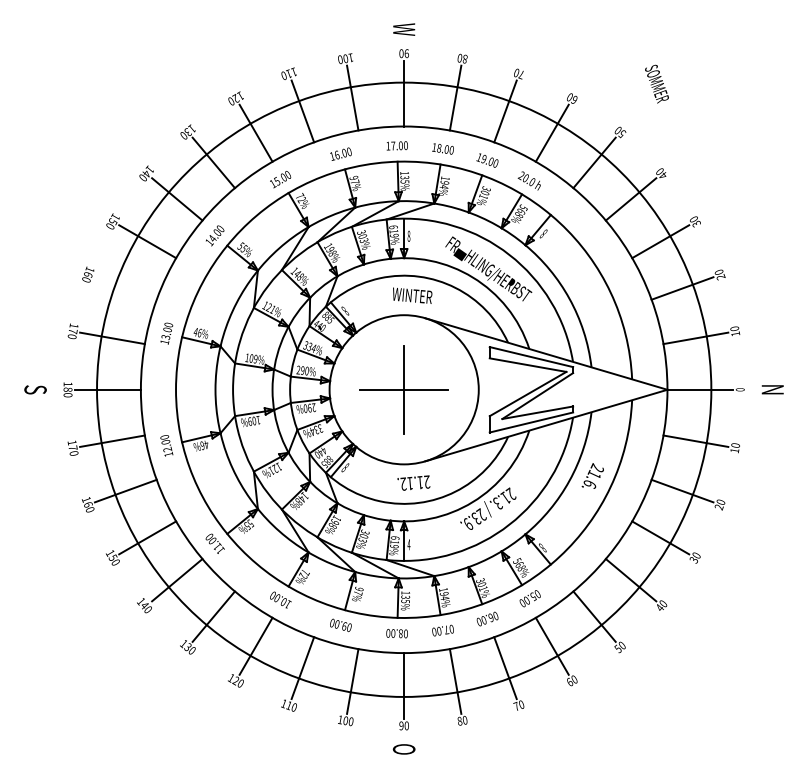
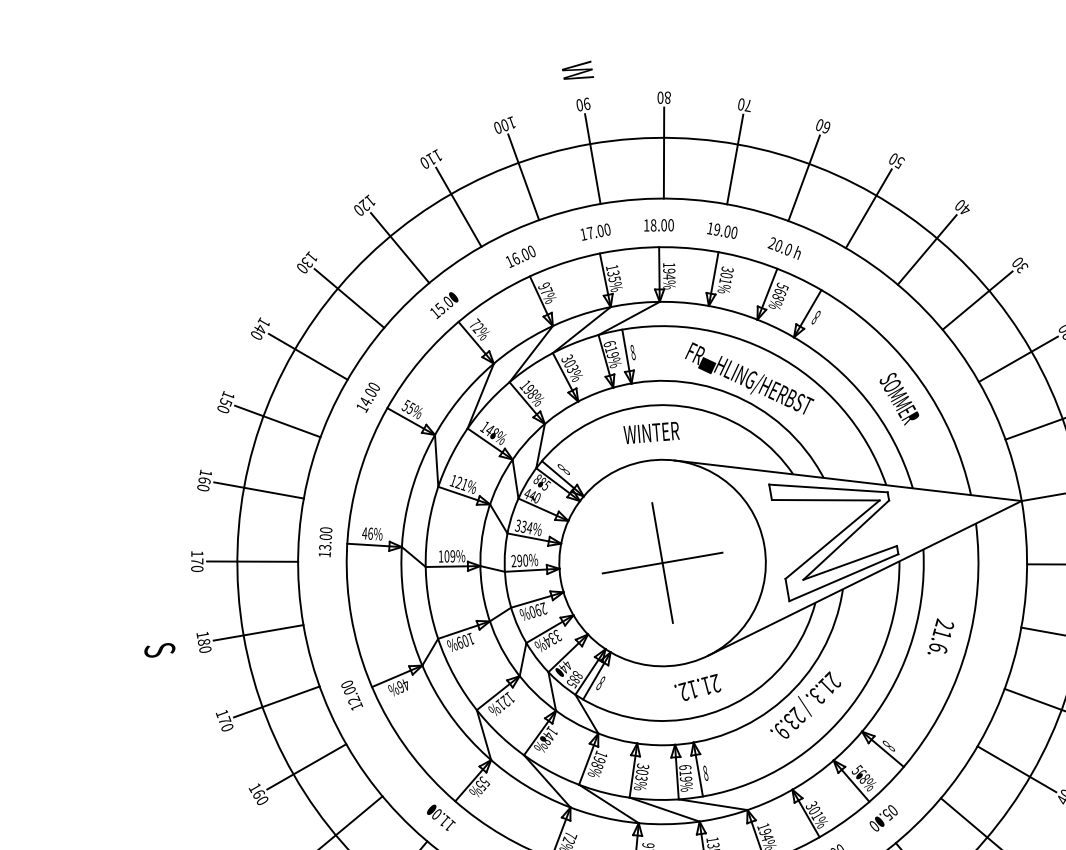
text: (656, 83) -> (898, 398), moved
line: (125, 288) -> (258, 490), added
text: (408, 544) -> (704, 773), 4 -> 8

